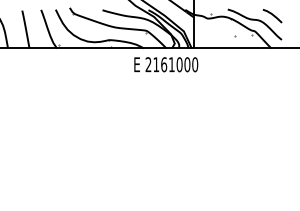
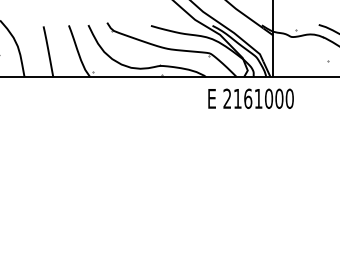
text: (166, 64) -> (251, 98), moved

